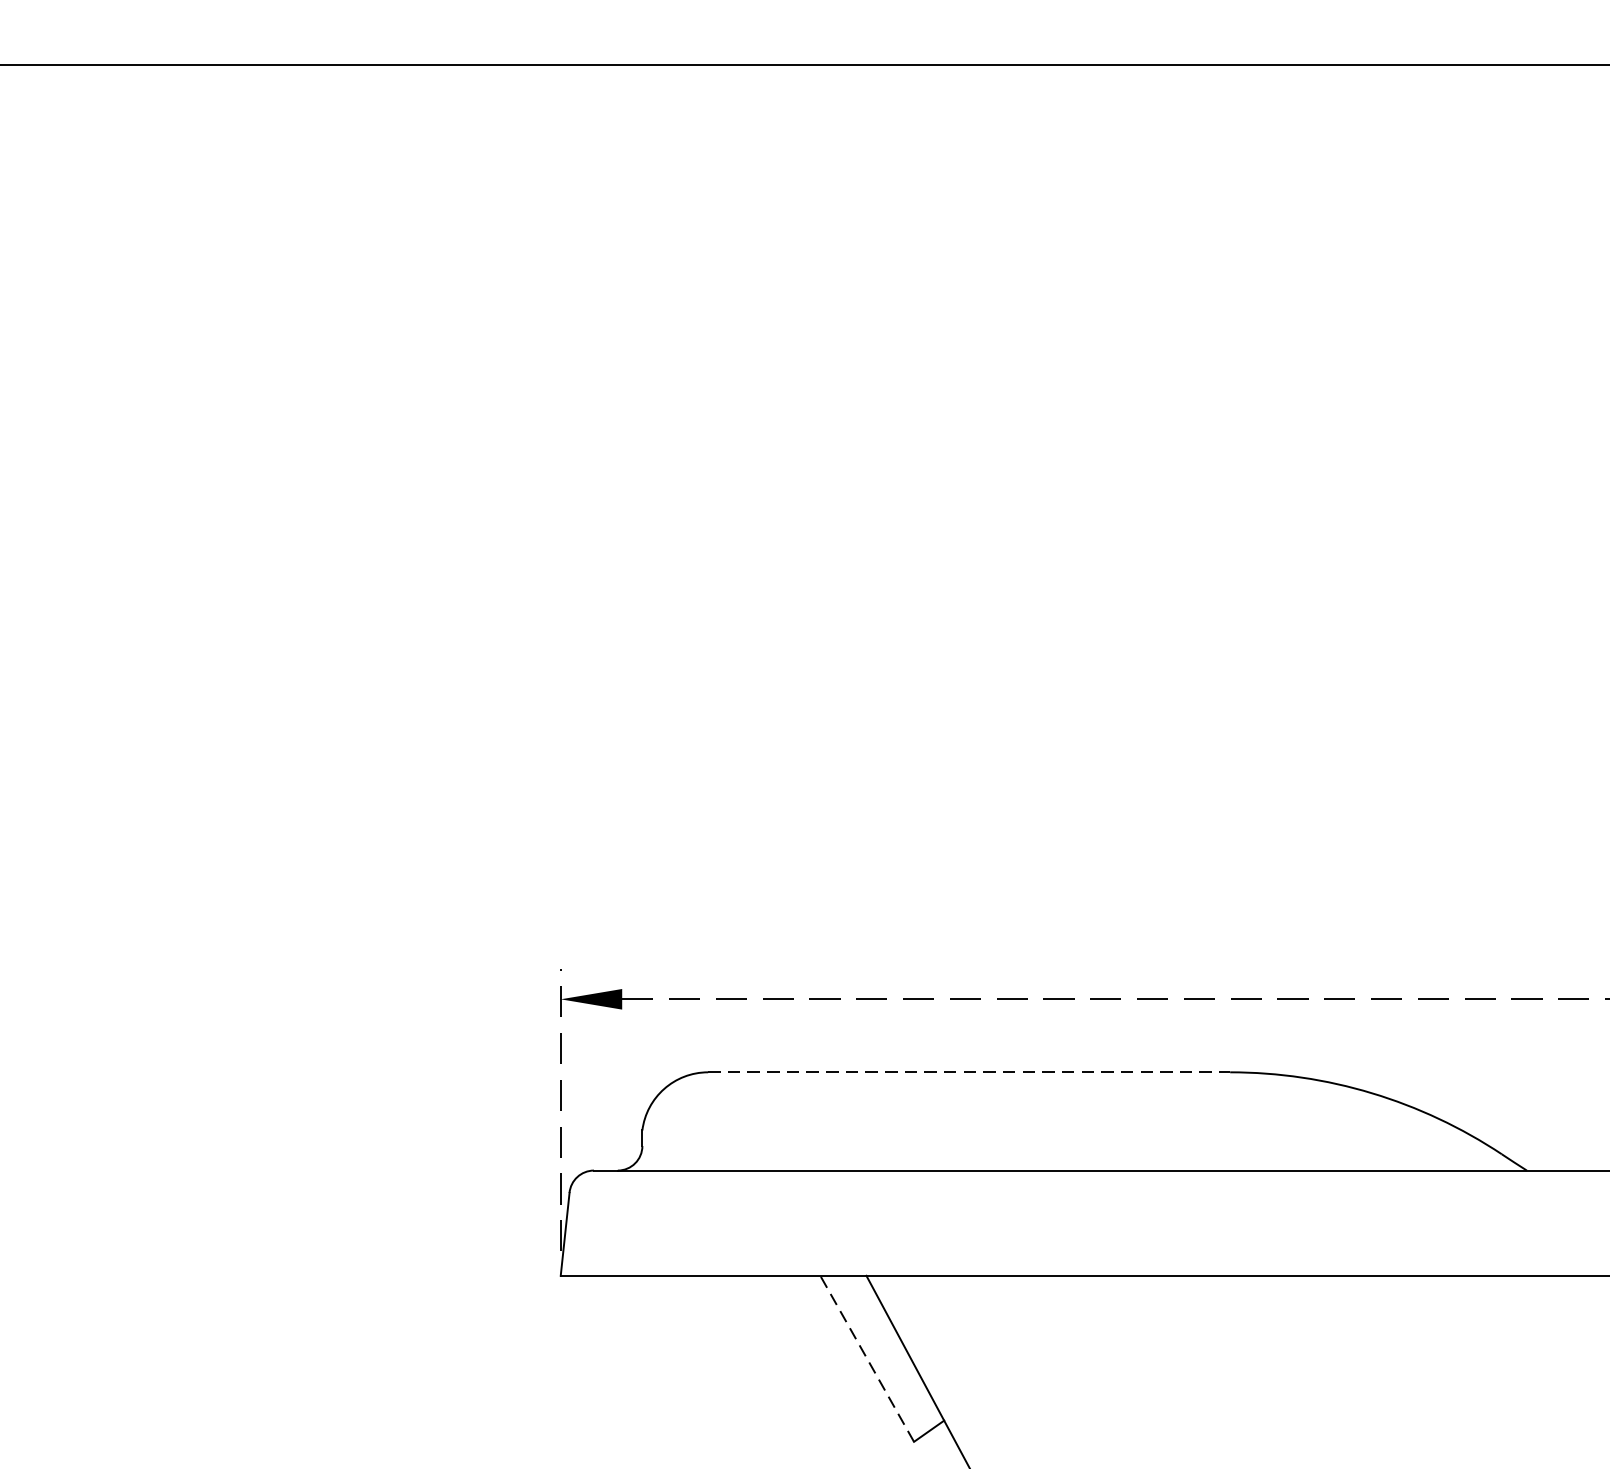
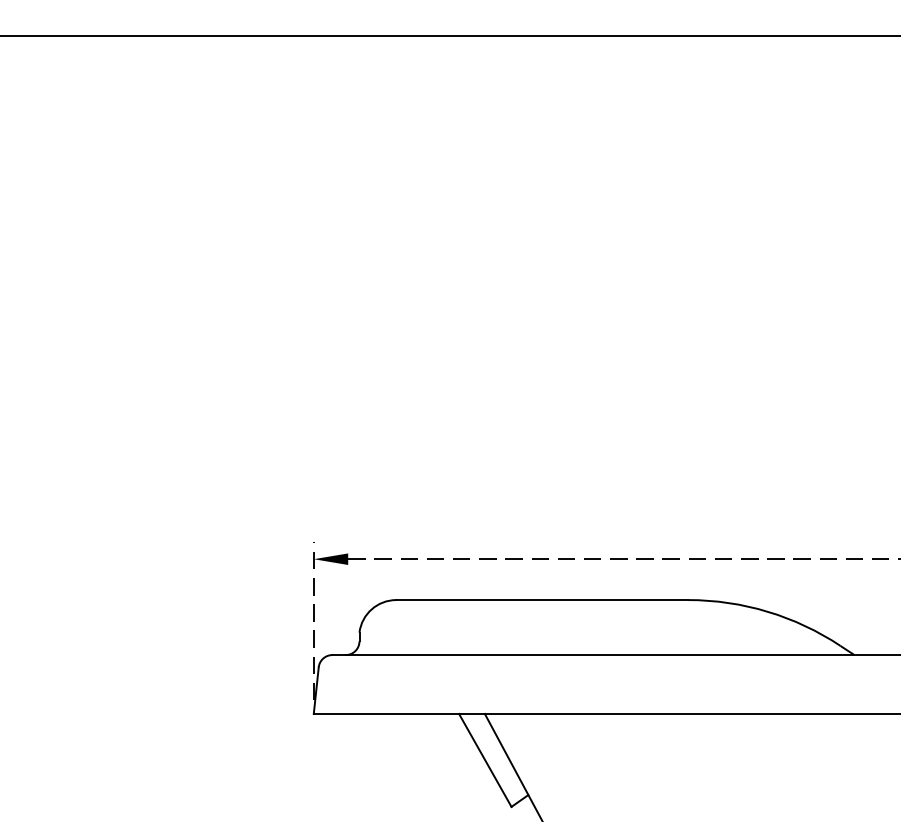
line: (969, 1073) -> (542, 600), dashed -> solid
line: (867, 1358) -> (485, 760), dashed -> solid

